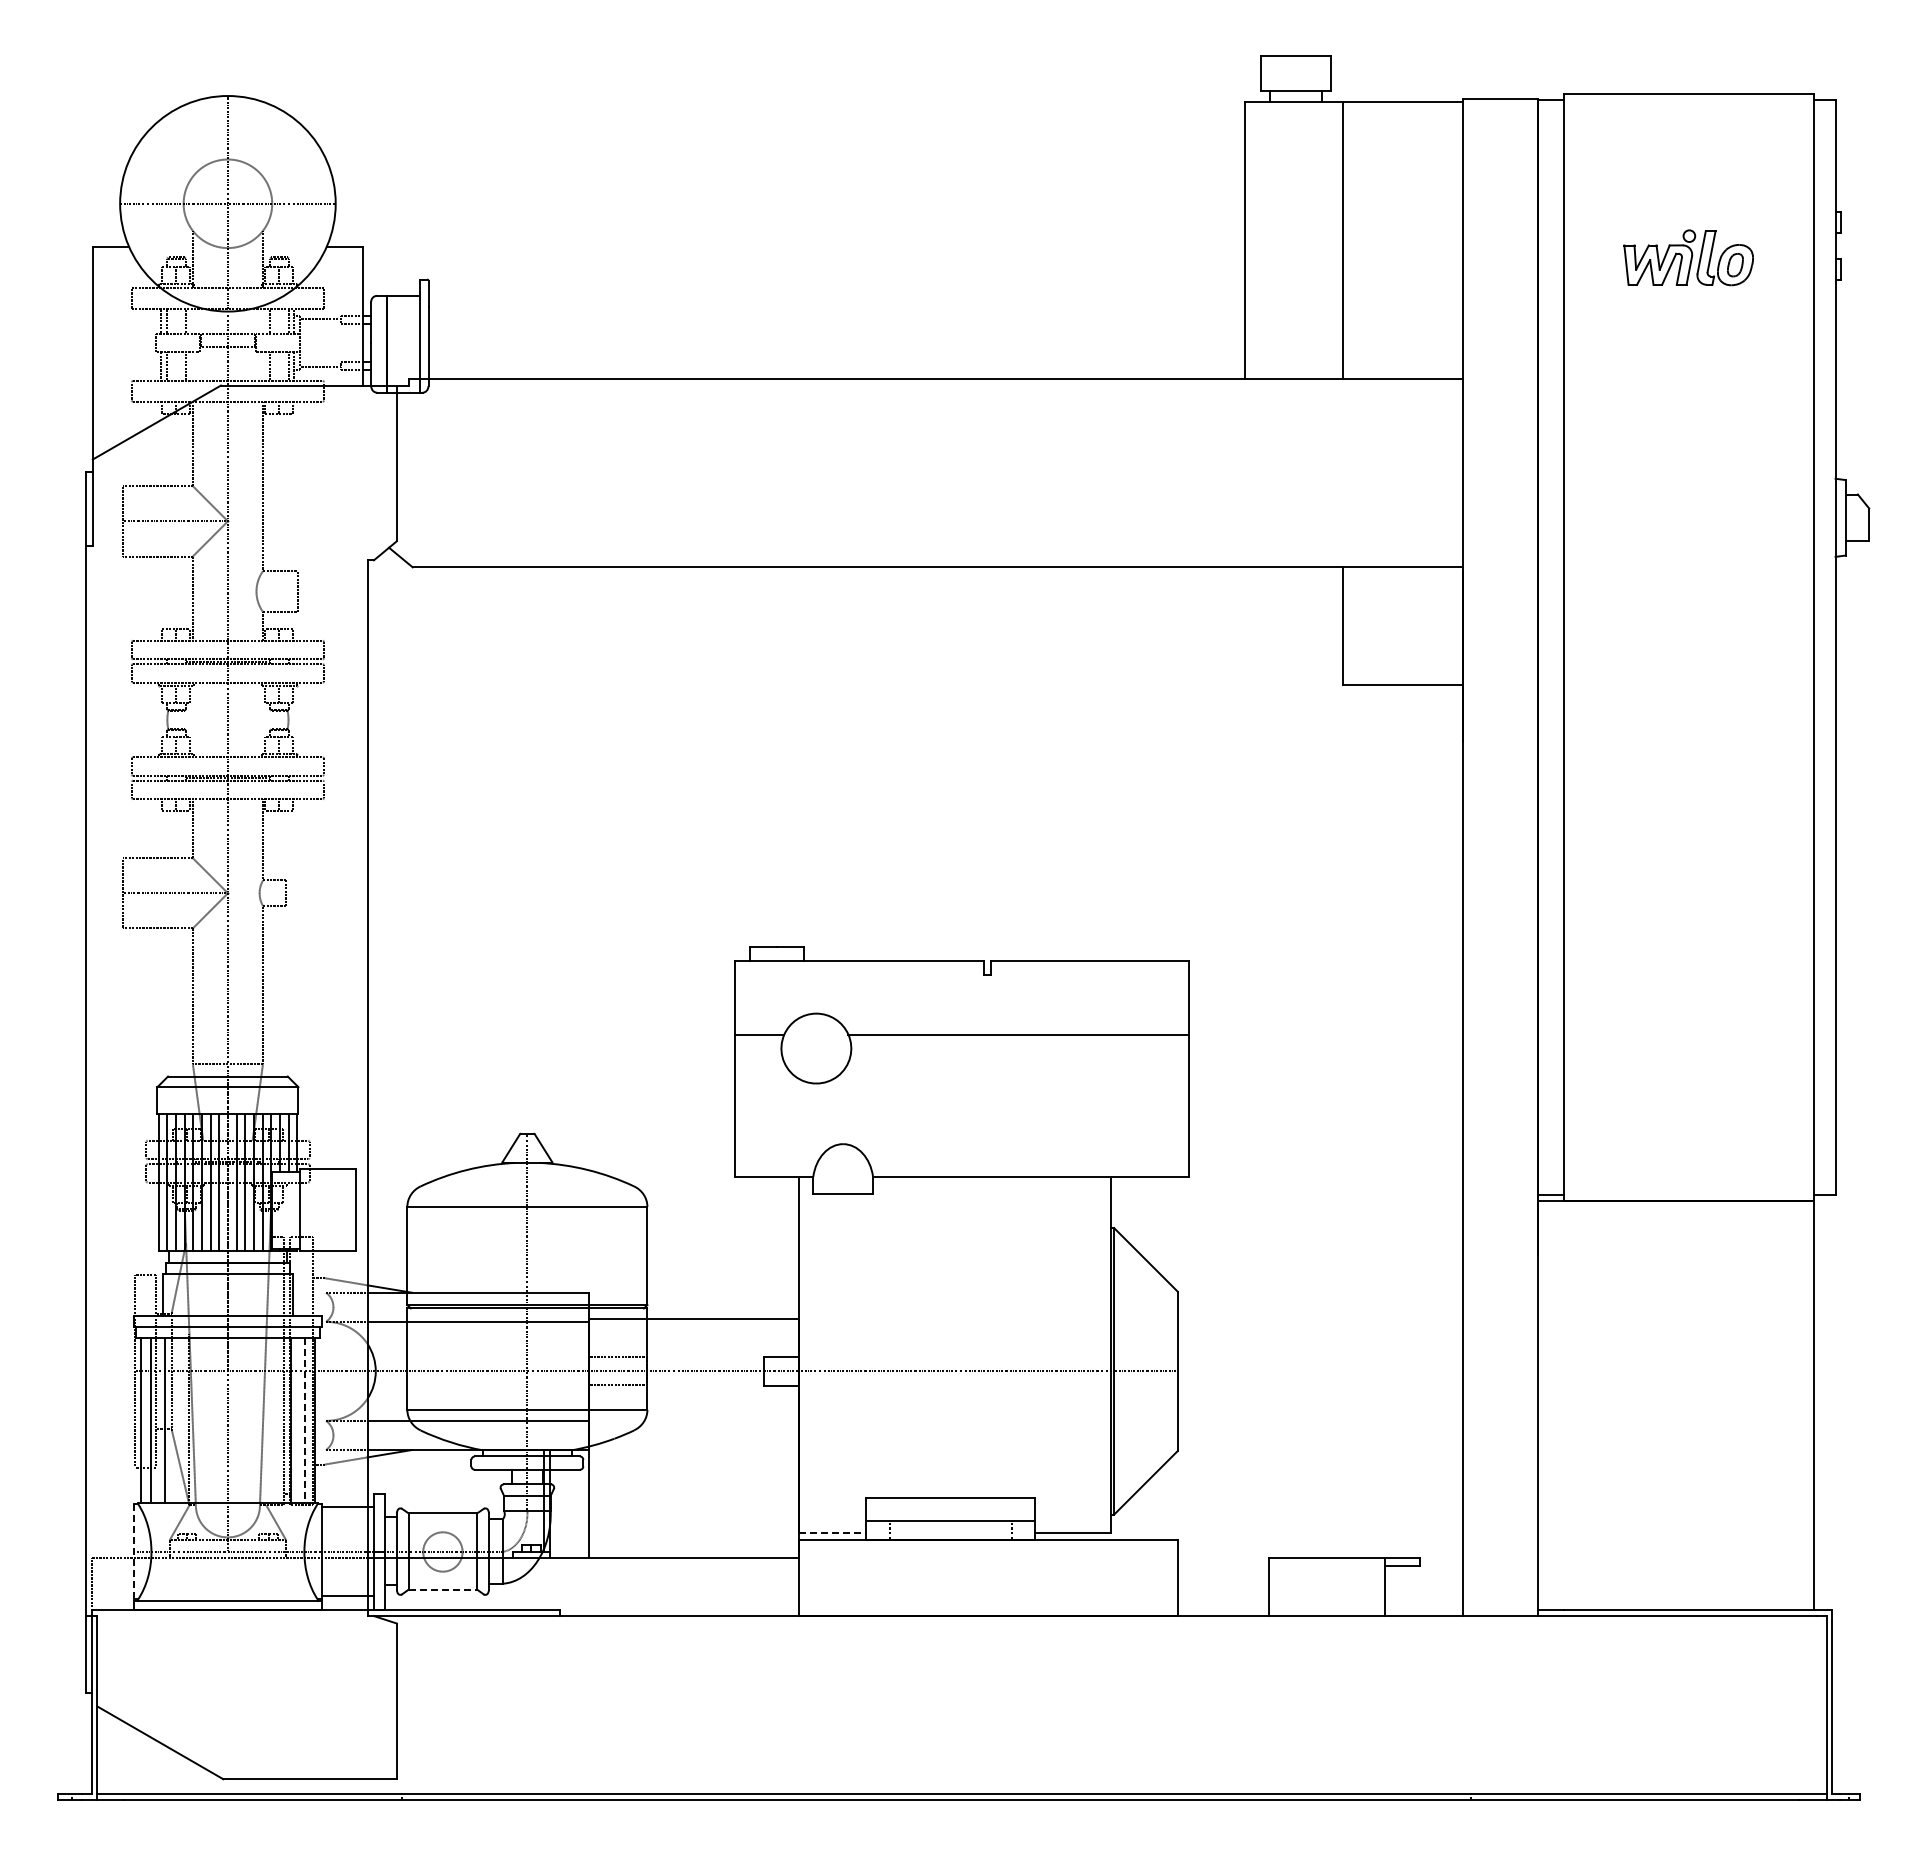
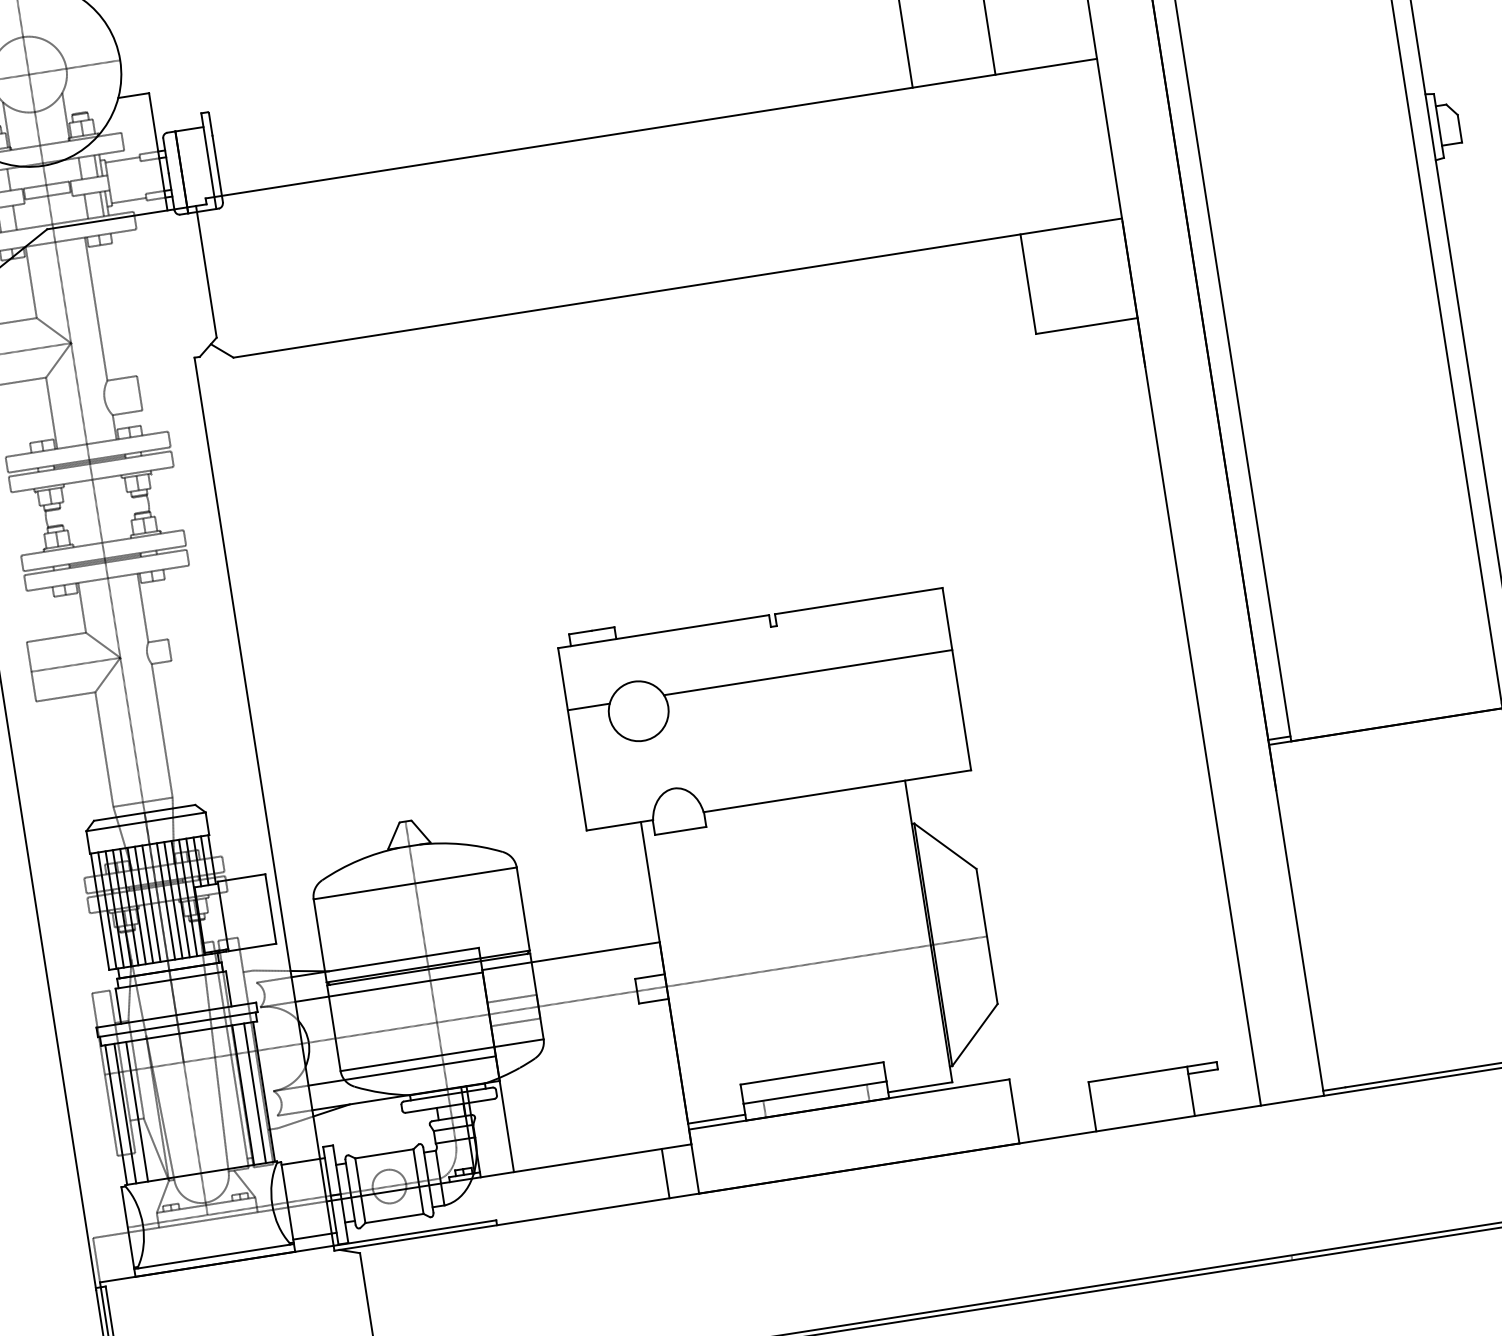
line: (304, 1420) -> (254, 1093), dashed -> solid
line: (832, 1533) -> (716, 1119), dashed -> solid
line: (133, 1551) -> (127, 1227), dashed -> solid
line: (763, 1586) -> (665, 1173), added
line: (443, 1589) -> (394, 1218), dashed -> solid

